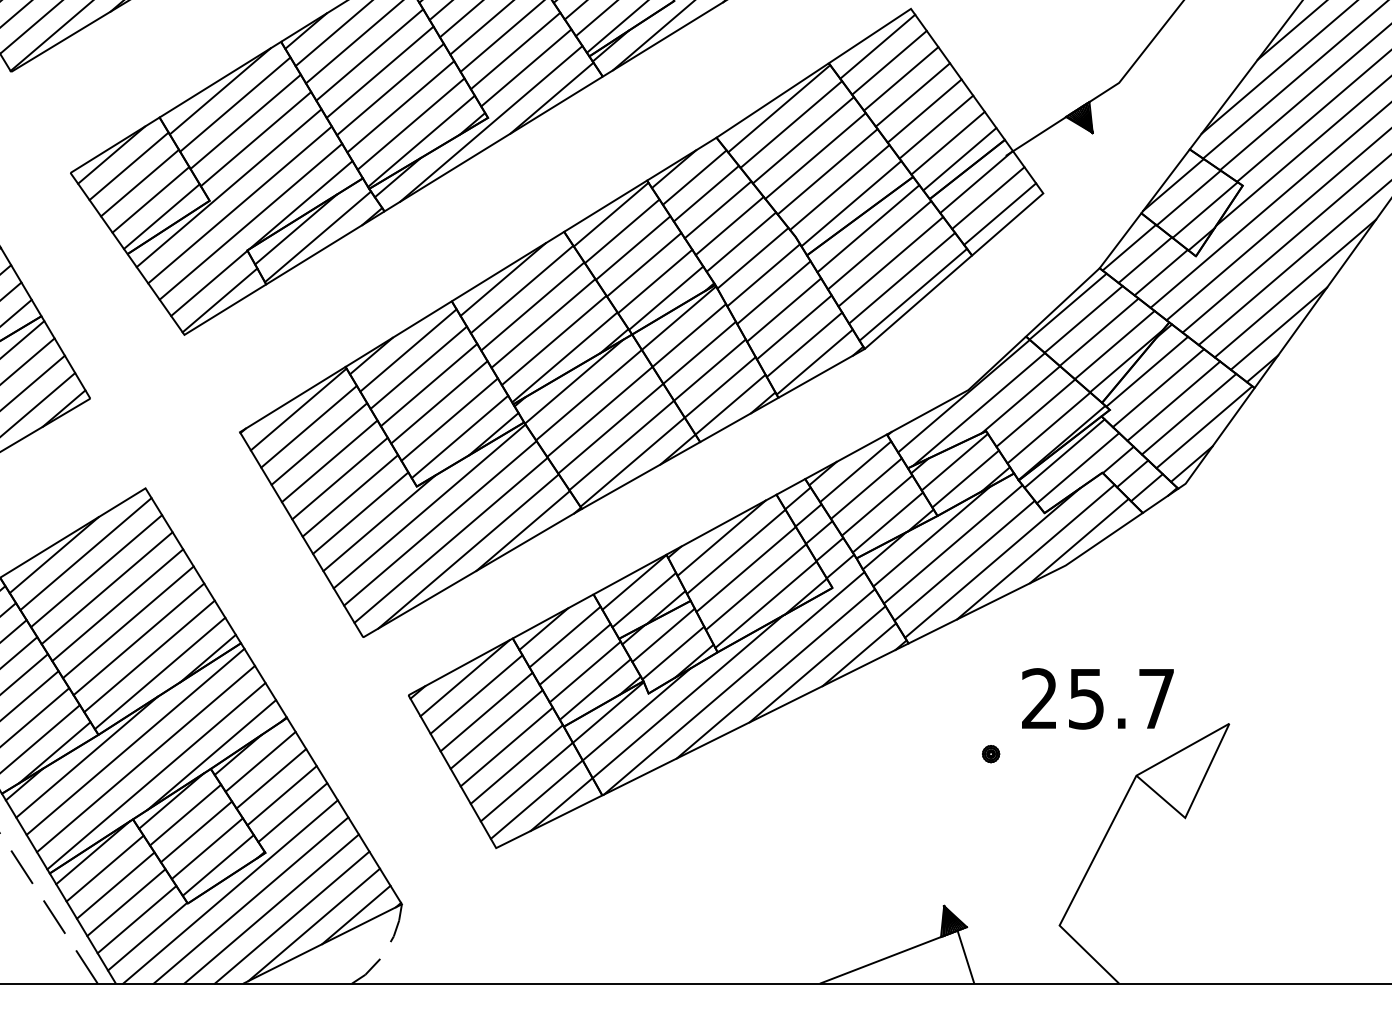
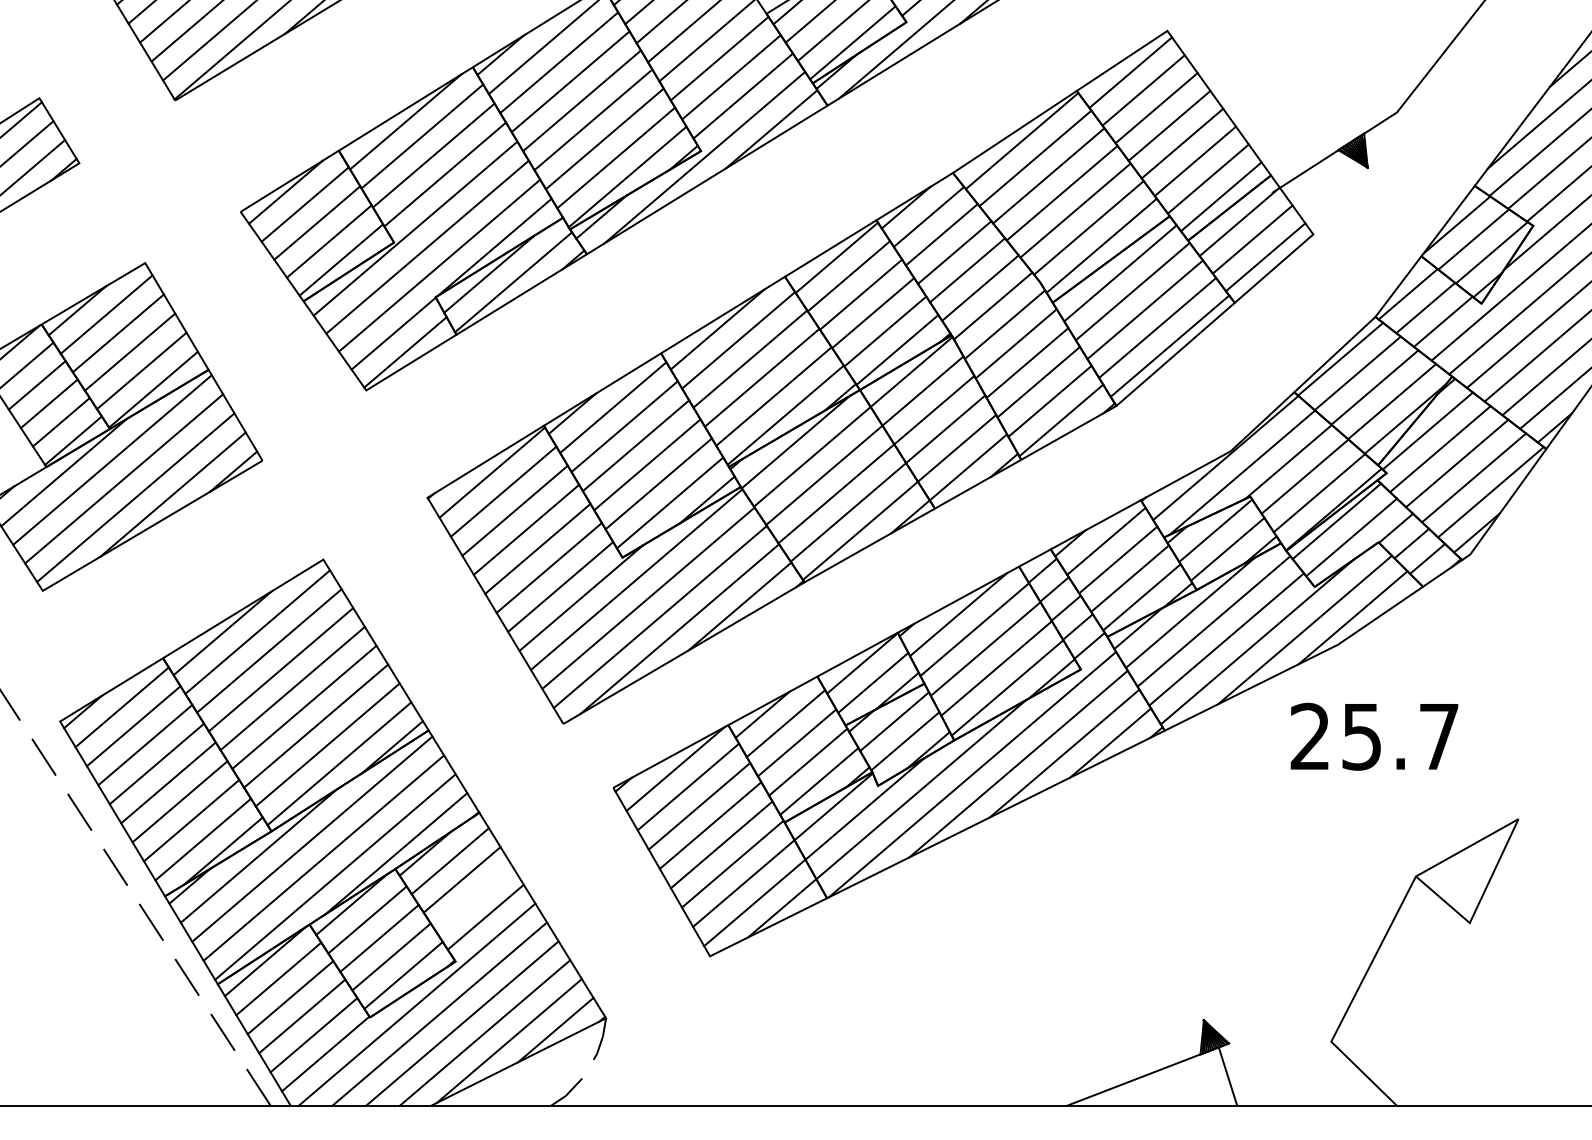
text: (1097, 698) -> (1374, 736), moved
part: (990, 753) -> (1255, 852), removed
line: (281, 795) -> (473, 898), removed

